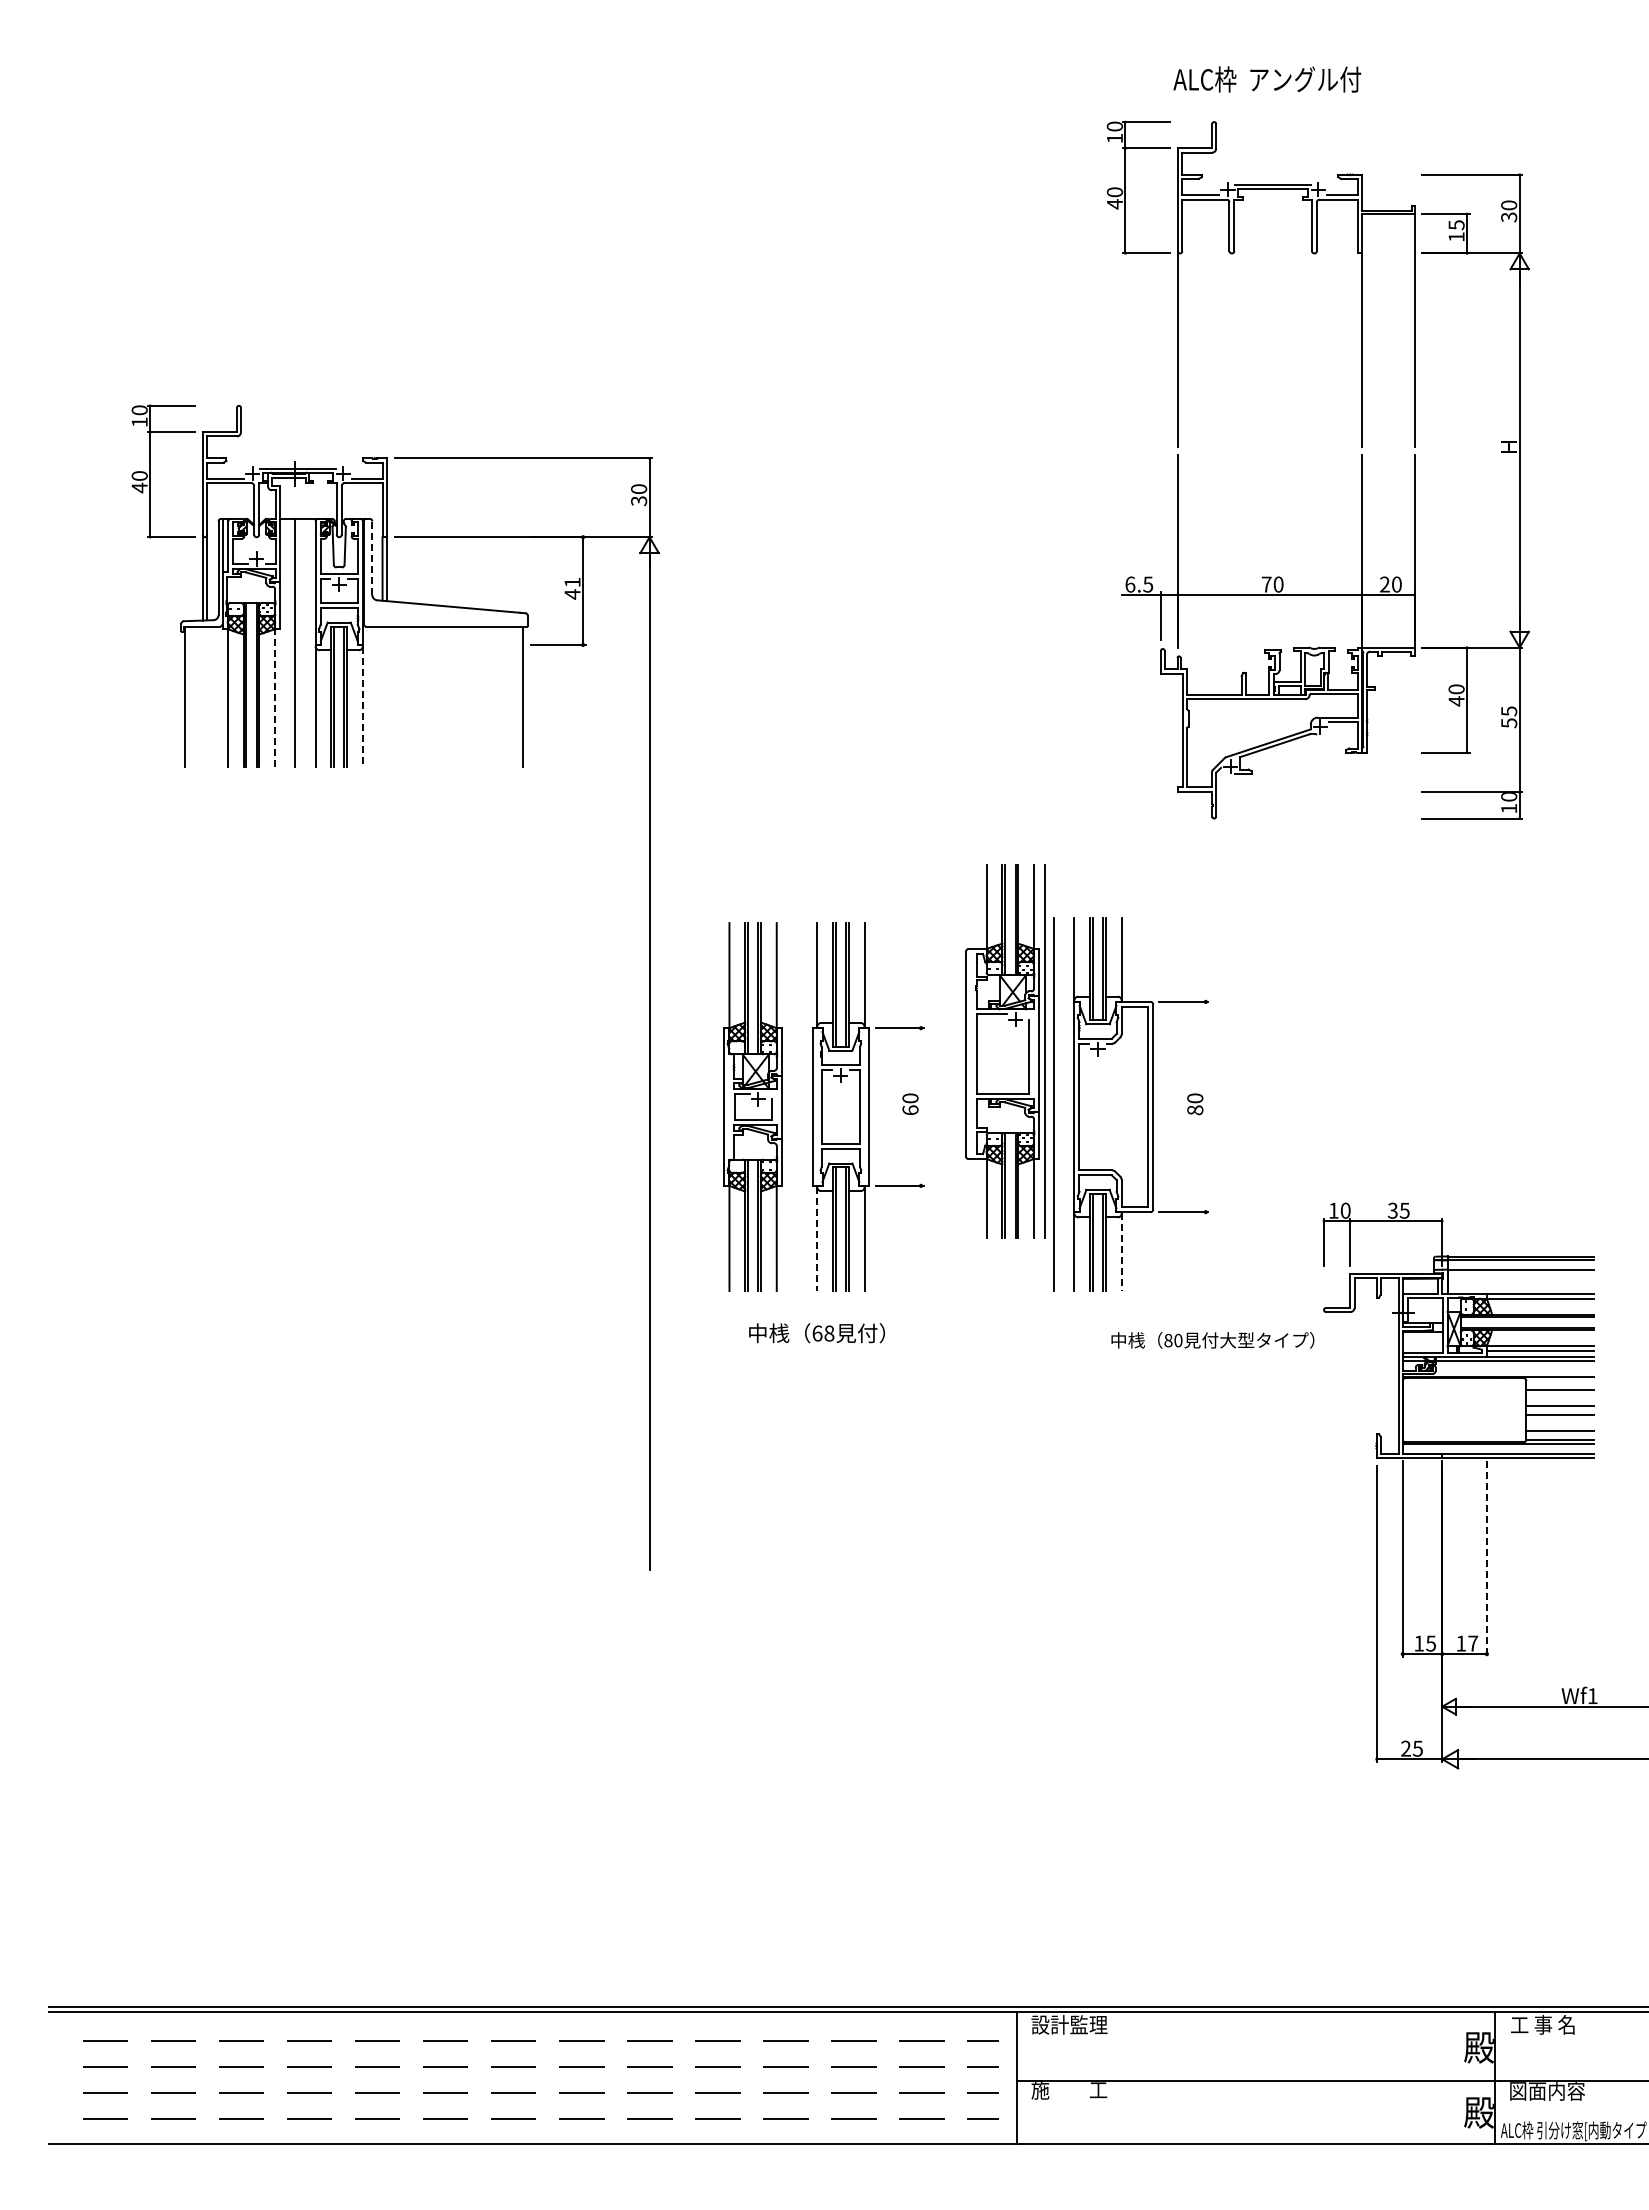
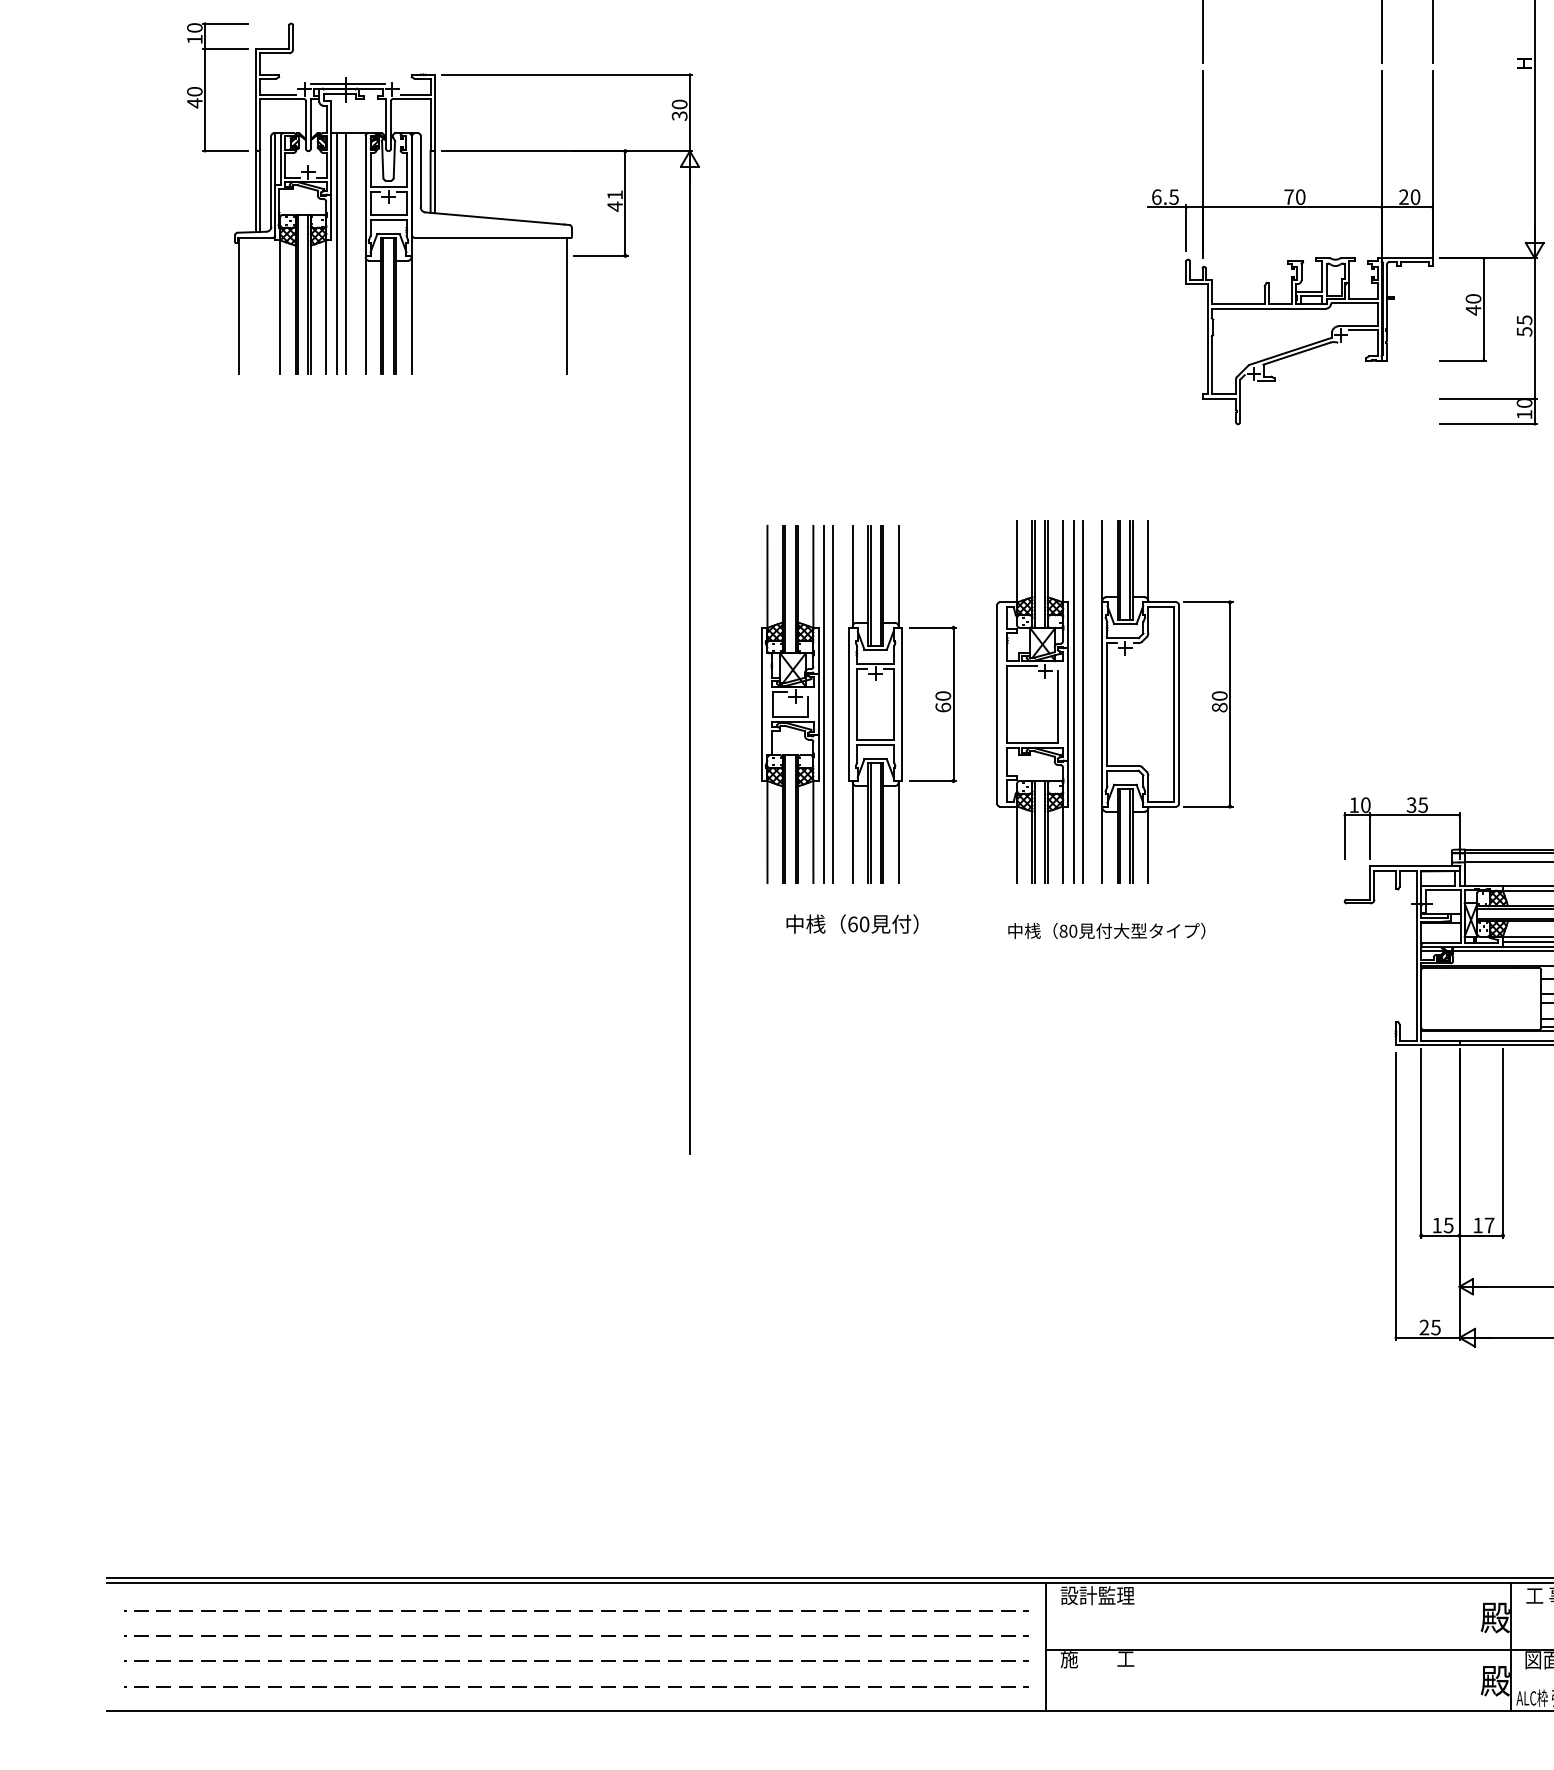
line: (372, 558) -> (420, 171), dashed -> solid
line: (286, 642) -> (337, 253), added
line: (275, 697) -> (326, 306), dashed -> solid
line: (362, 707) -> (411, 316), dashed -> solid
part: (1005, 1051) -> (1035, 701), moved
line: (921, 1106) -> (953, 703), added
line: (1205, 1106) -> (1229, 703), added
line: (787, 1107) -> (823, 704), added
line: (797, 1107) -> (833, 704), added
line: (817, 1239) -> (852, 833), dashed -> solid
line: (1121, 1252) -> (1148, 845), dashed -> solid
text: (829, 1333) -> (864, 924), 68 -> 60
text: (1212, 1340) -> (1106, 931), moved
line: (1486, 1559) -> (1502, 1143), dashed -> solid

